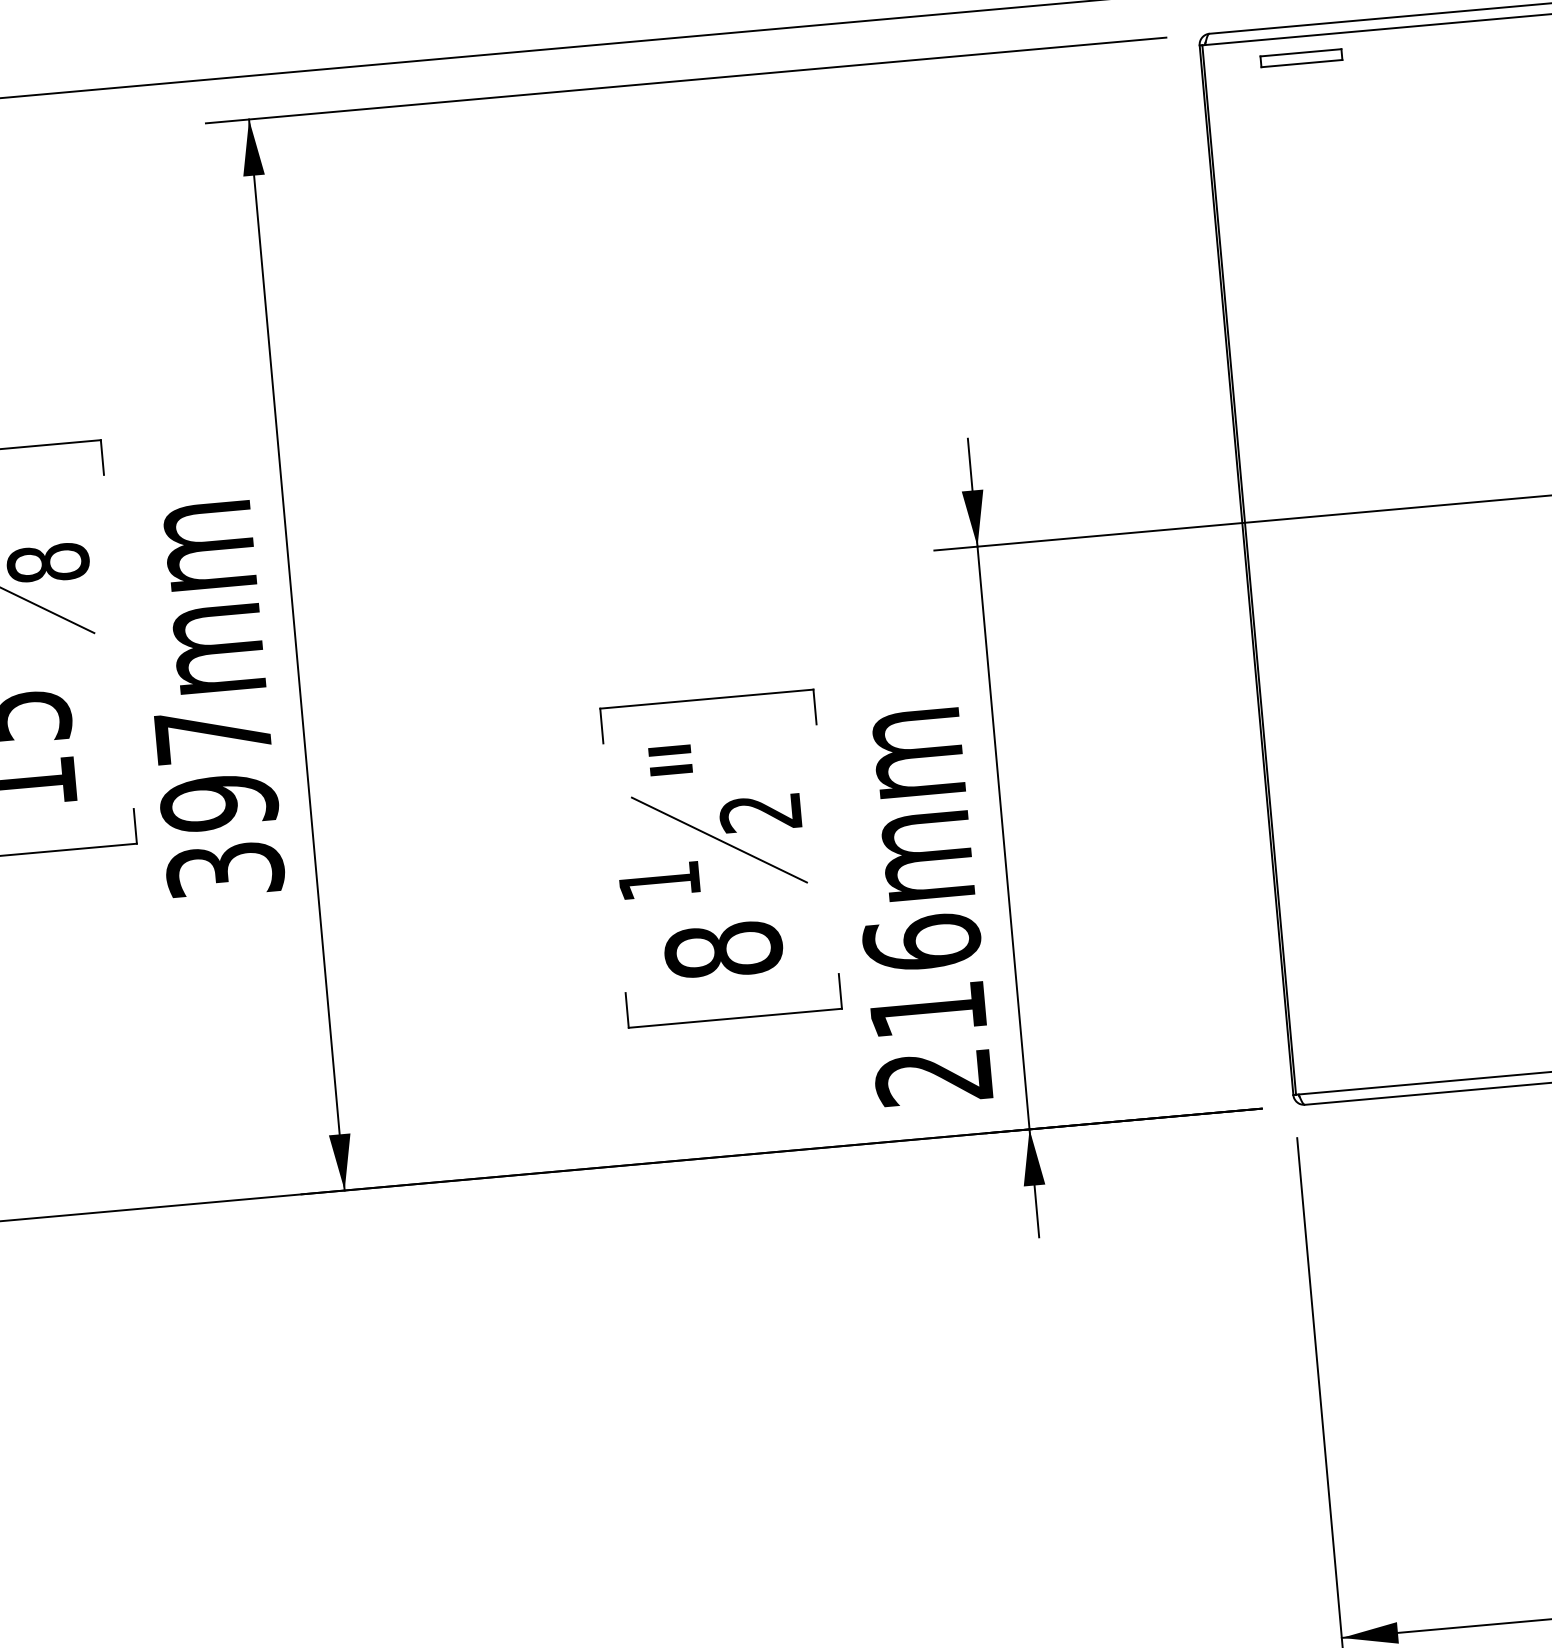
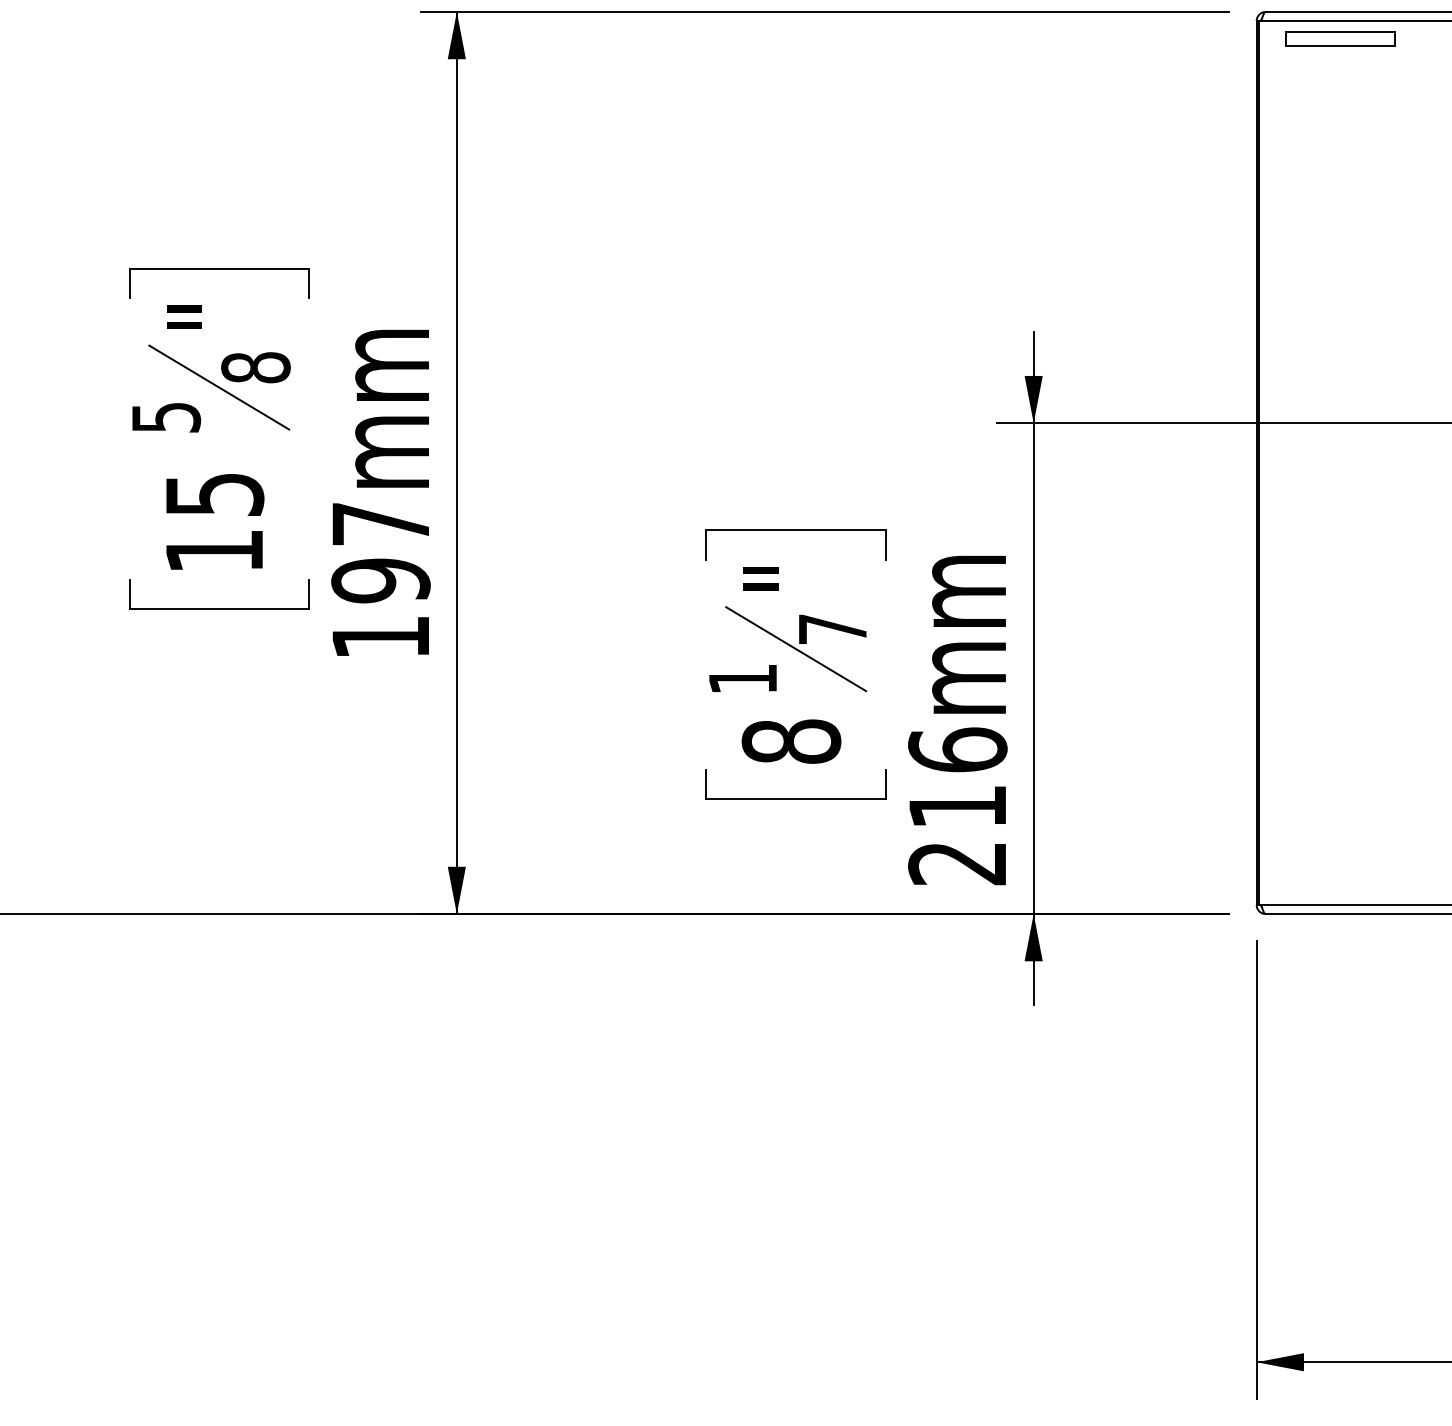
part: (1301, 58) -> (1340, 39), size x1.6
text: (760, 812) -> (832, 629), 2 -> 7
text: (224, 870) -> (380, 637), 397mm -> 197mm

